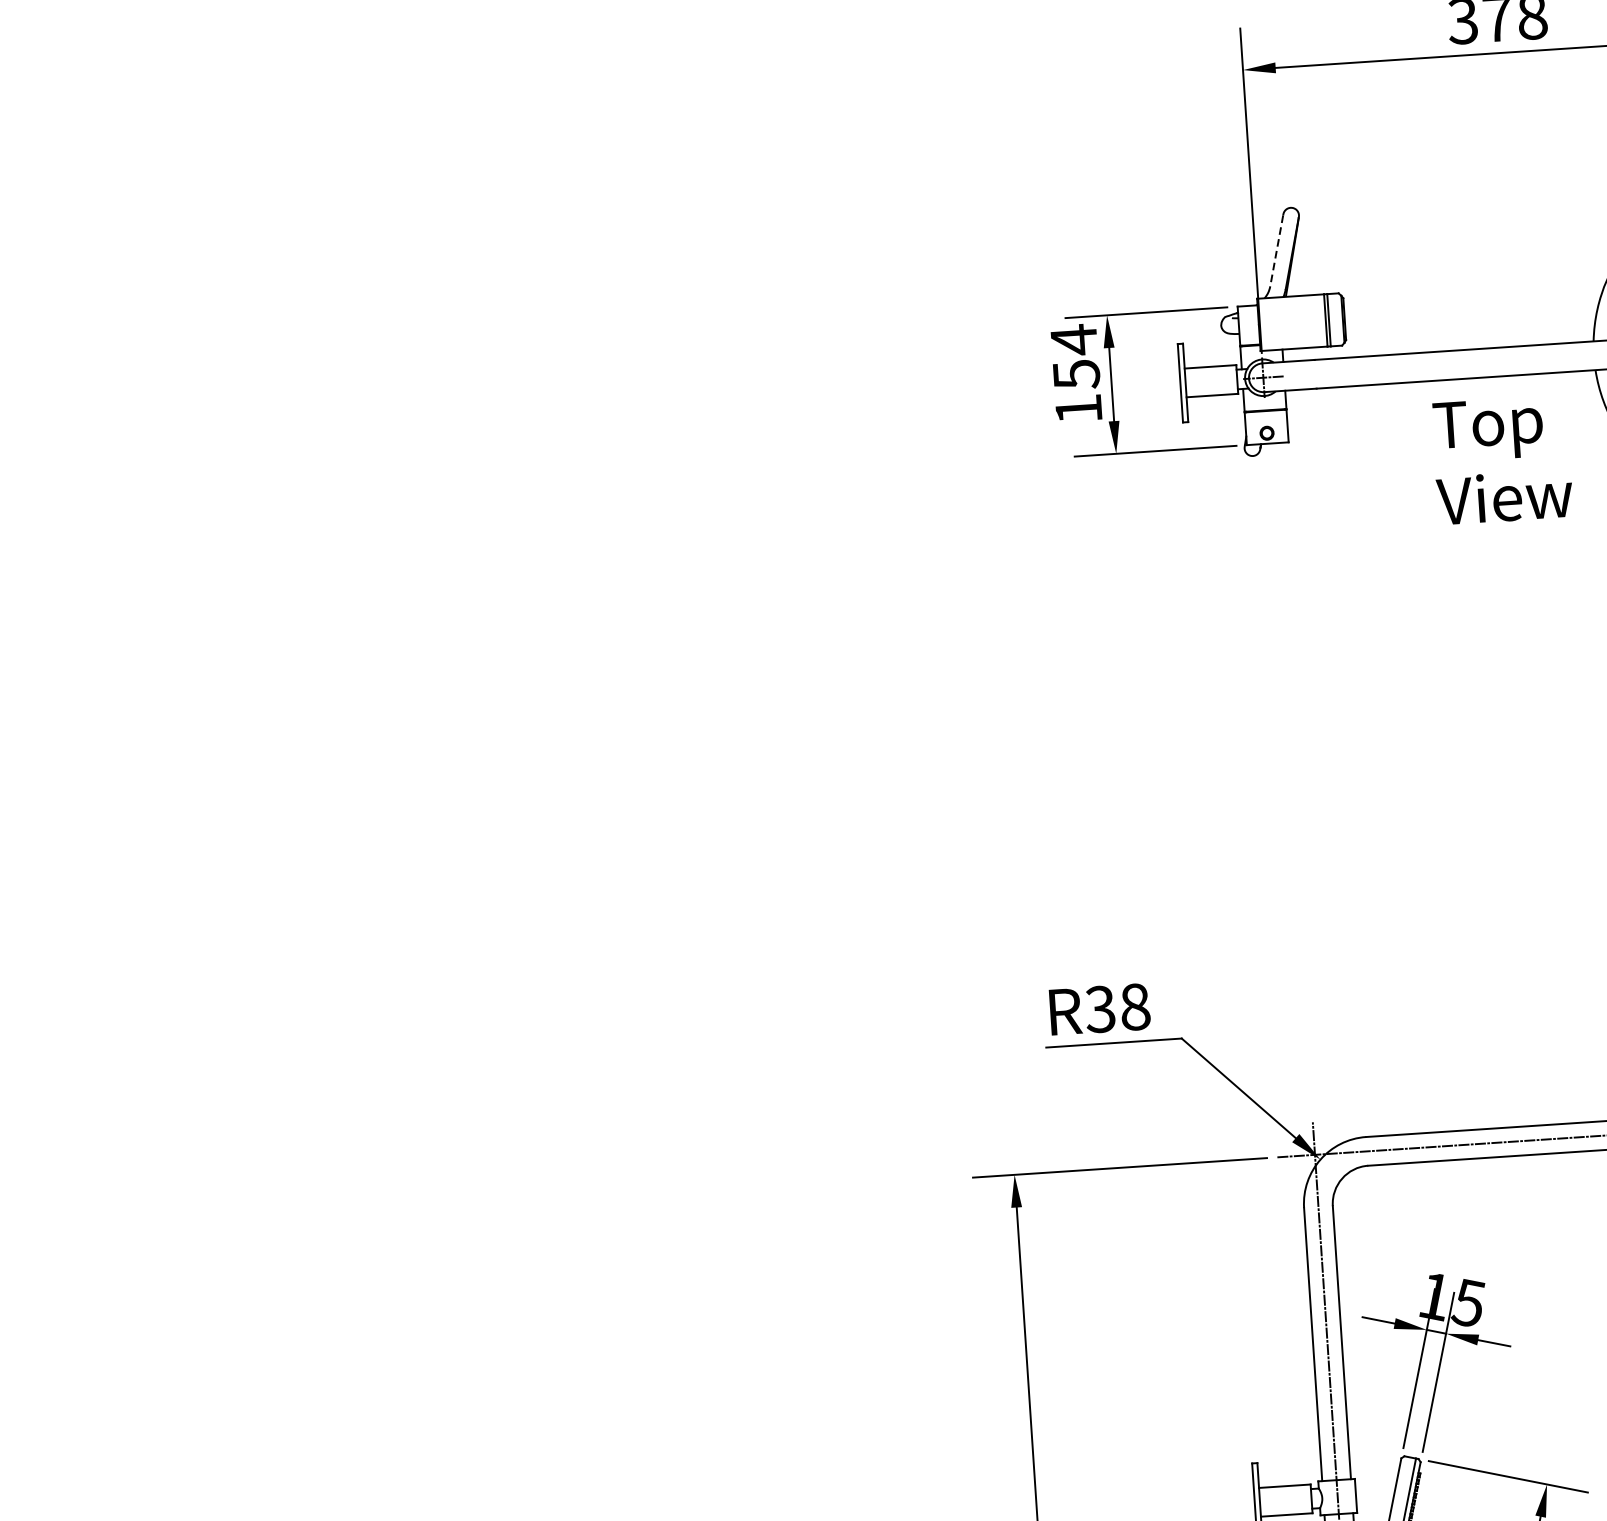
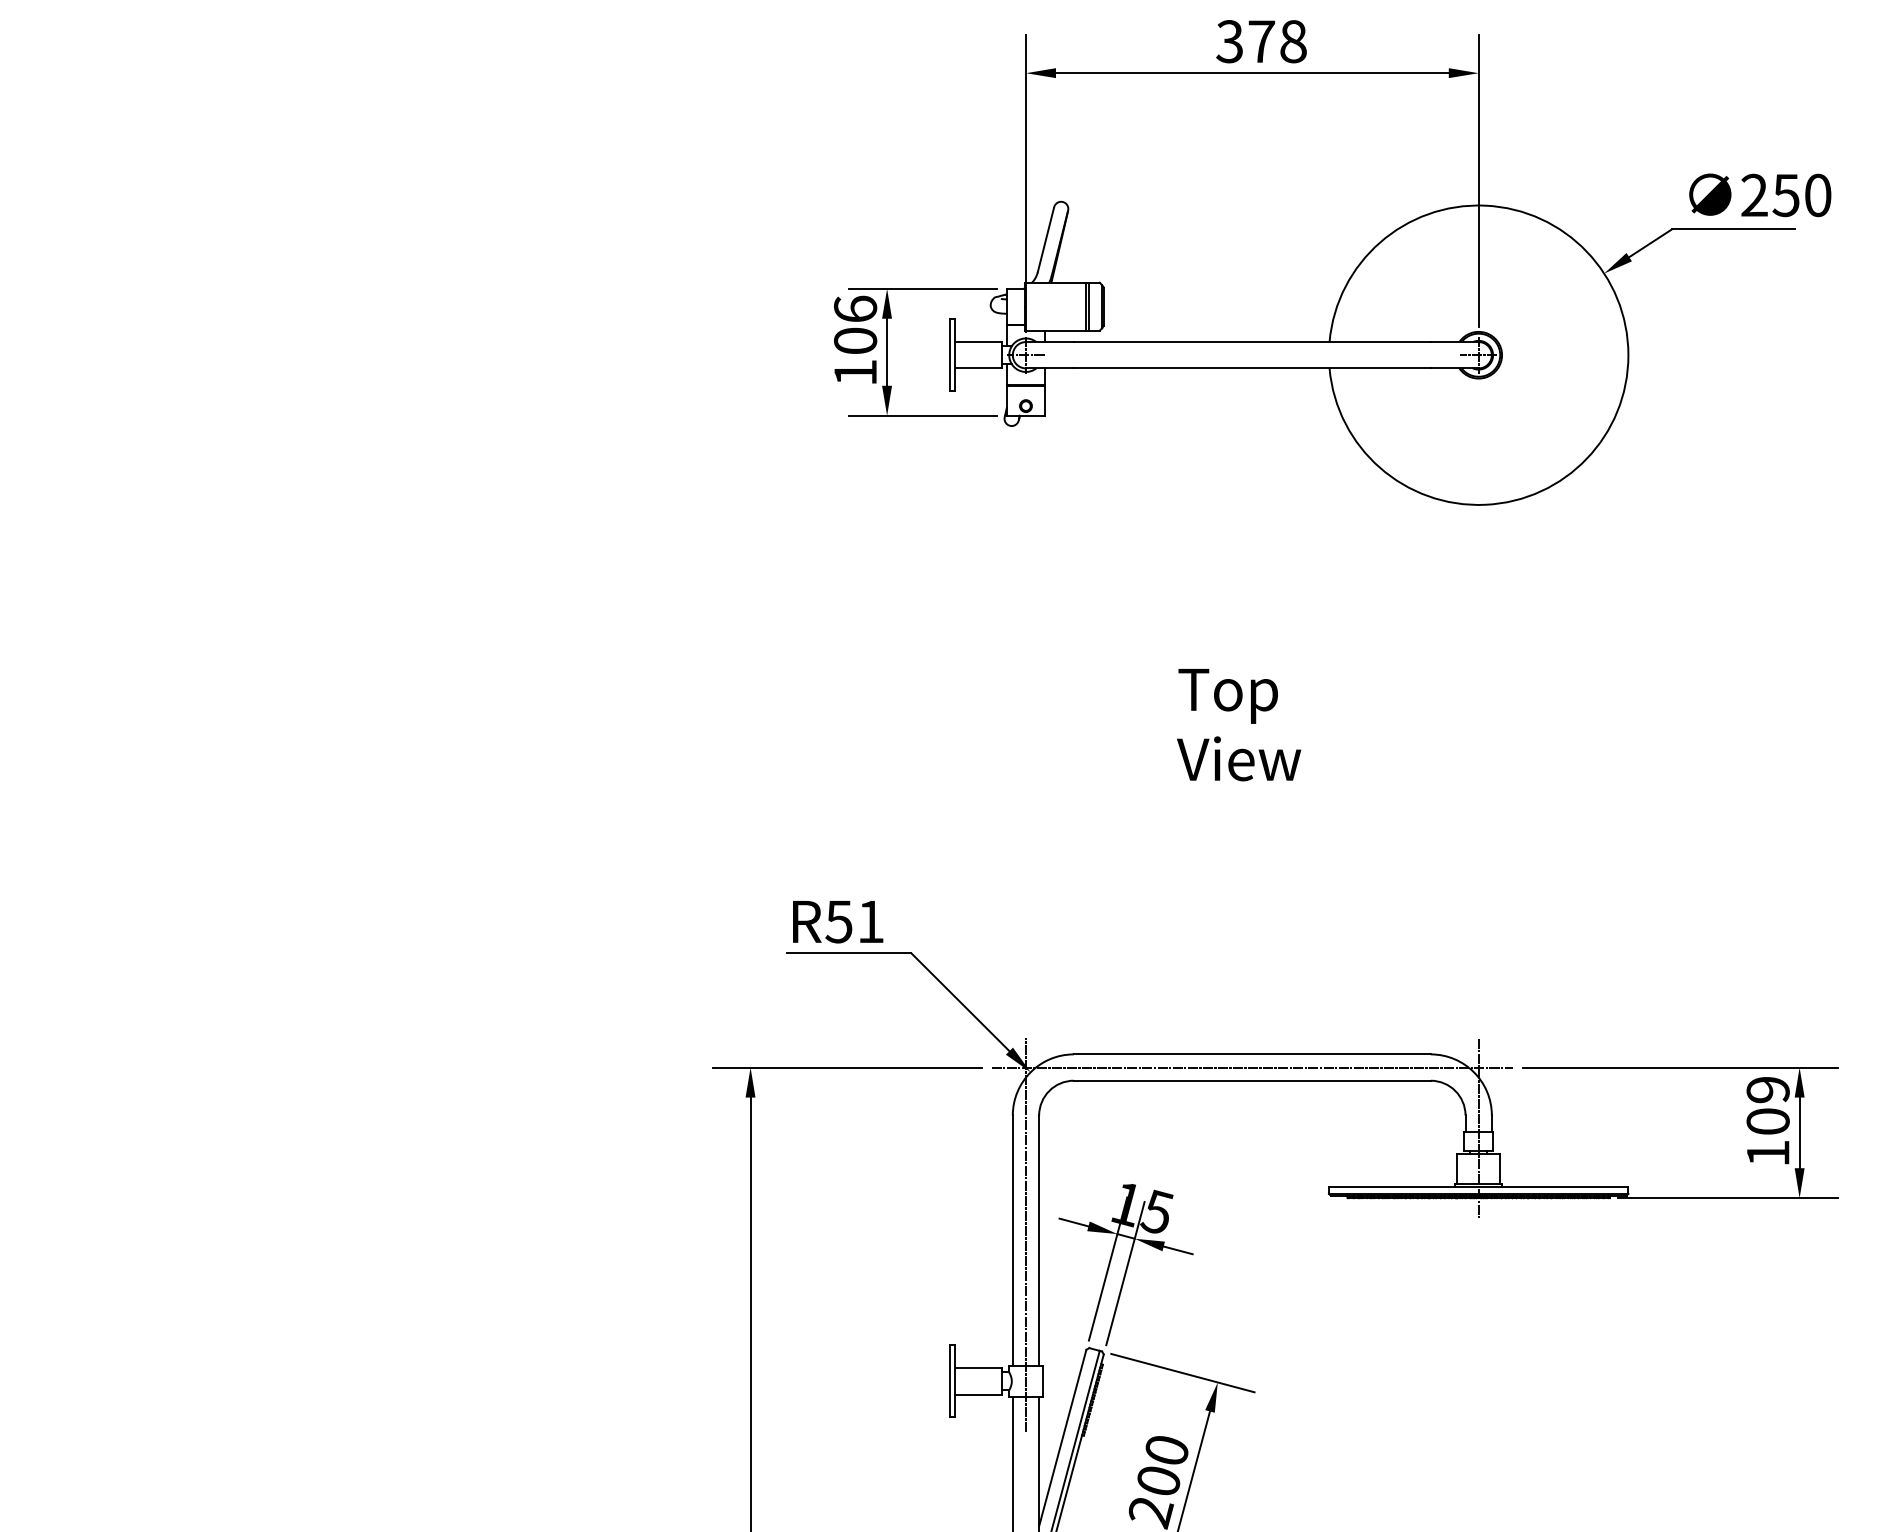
line: (1276, 251) -> (1045, 240), dashed -> solid
text: (1075, 356) -> (855, 324), 154 -> 106
text: (1502, 460) -> (1239, 725), moved
text: (1117, 1007) -> (854, 921), R38 -> R51

